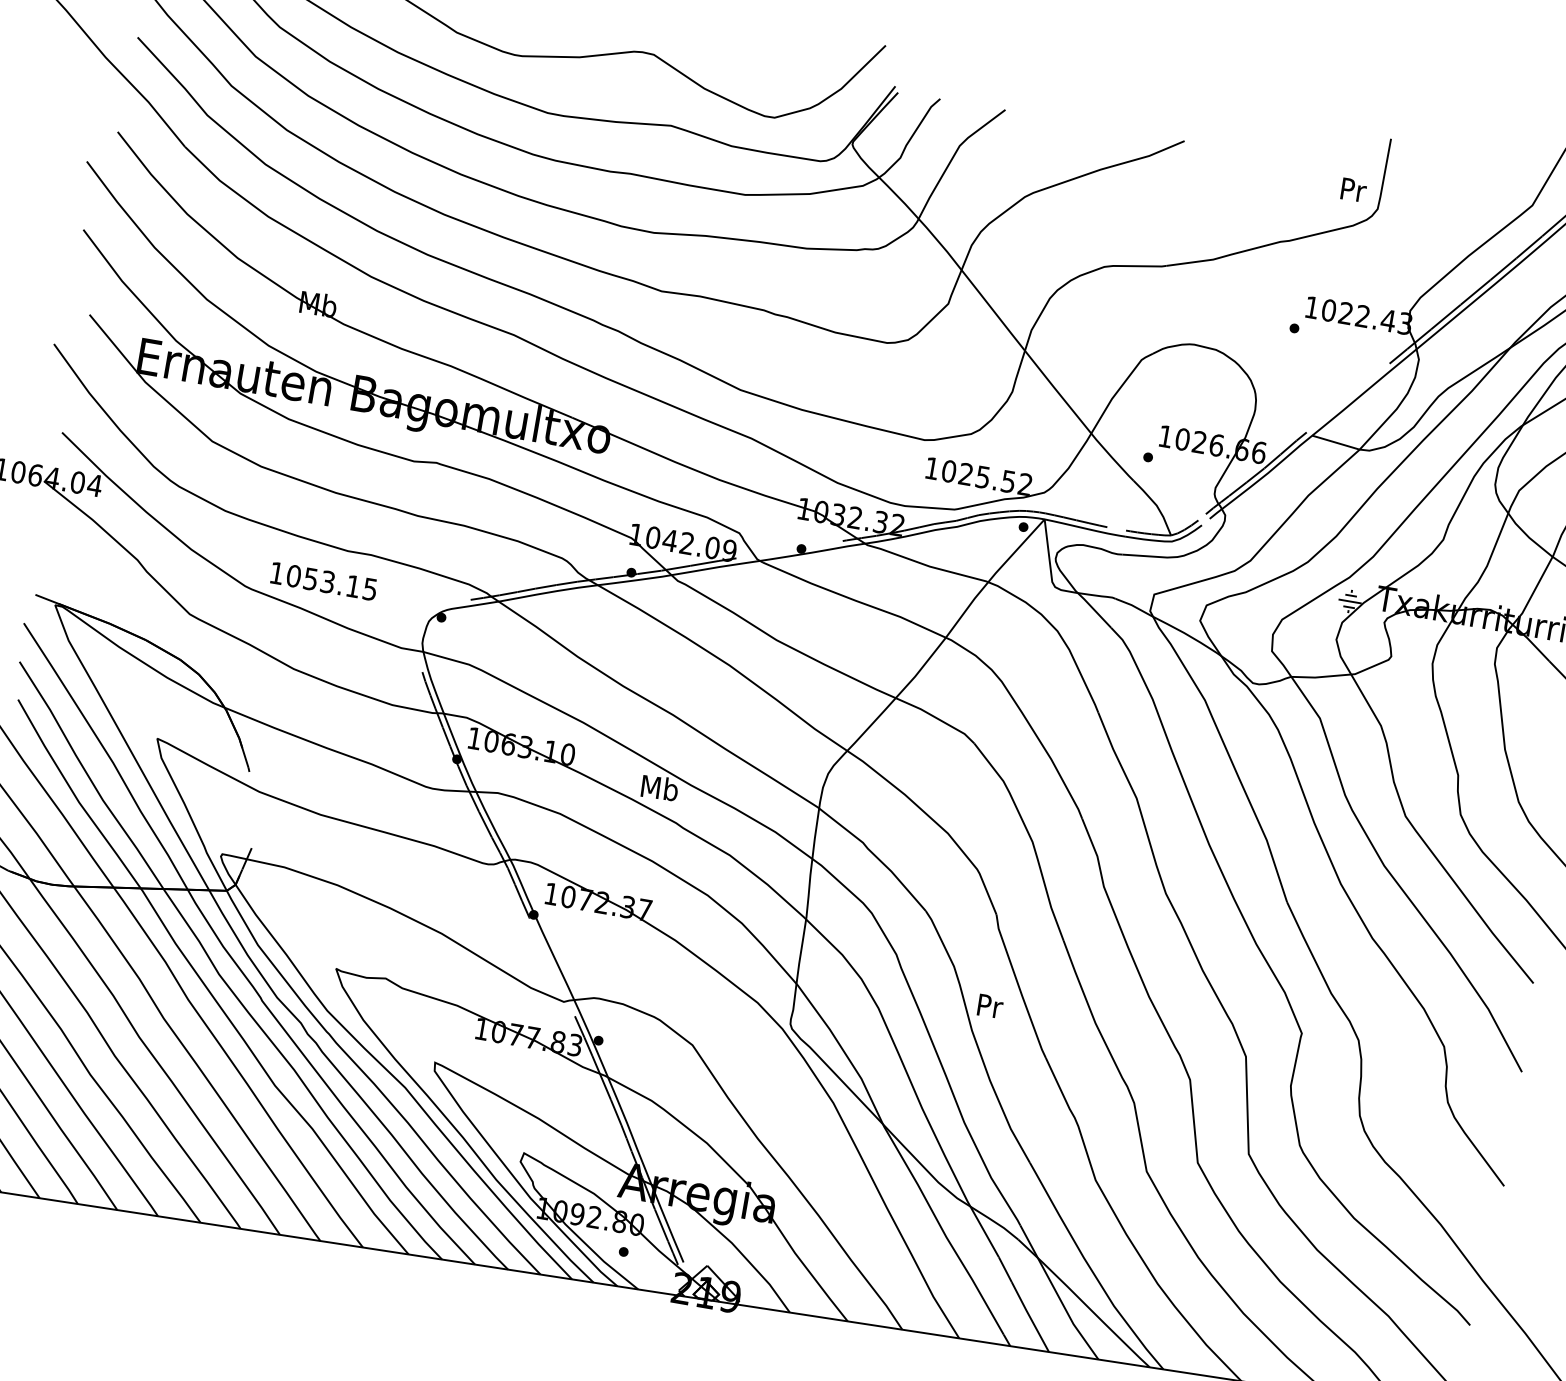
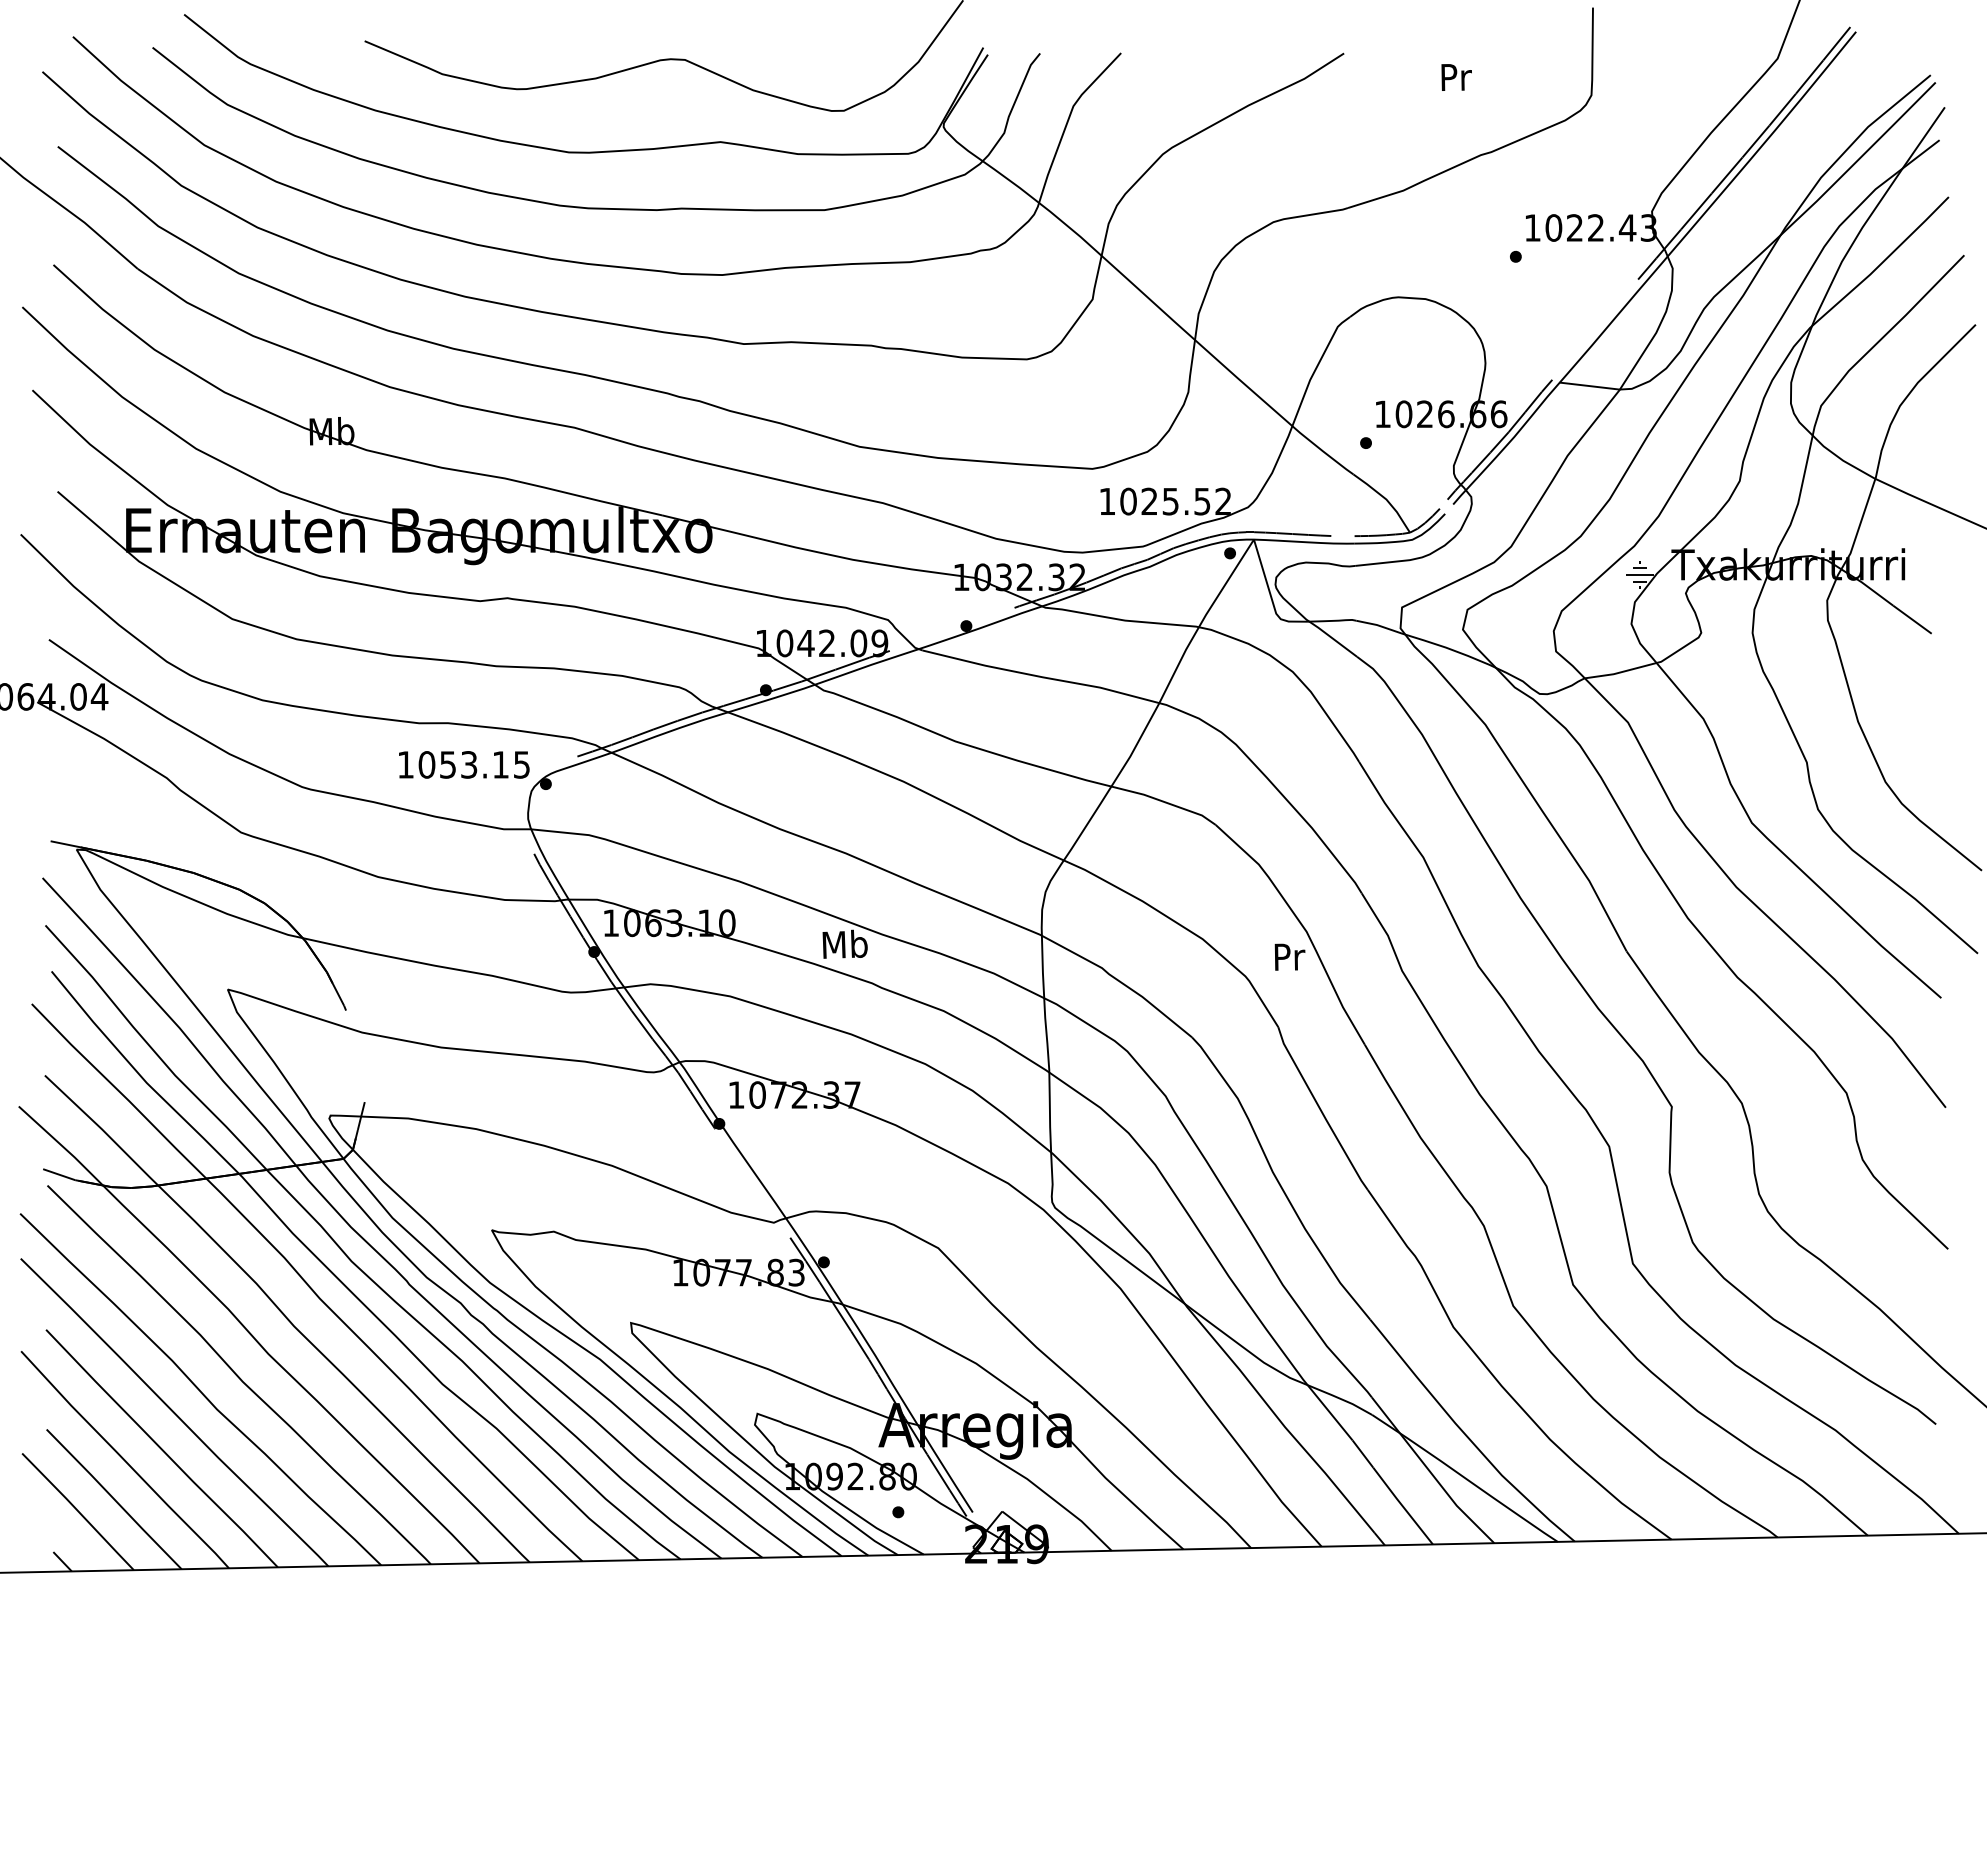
text: (1353, 190) -> (1456, 77), moved
text: (324, 581) -> (464, 764), moved
text: (990, 1005) -> (1289, 956), moved

